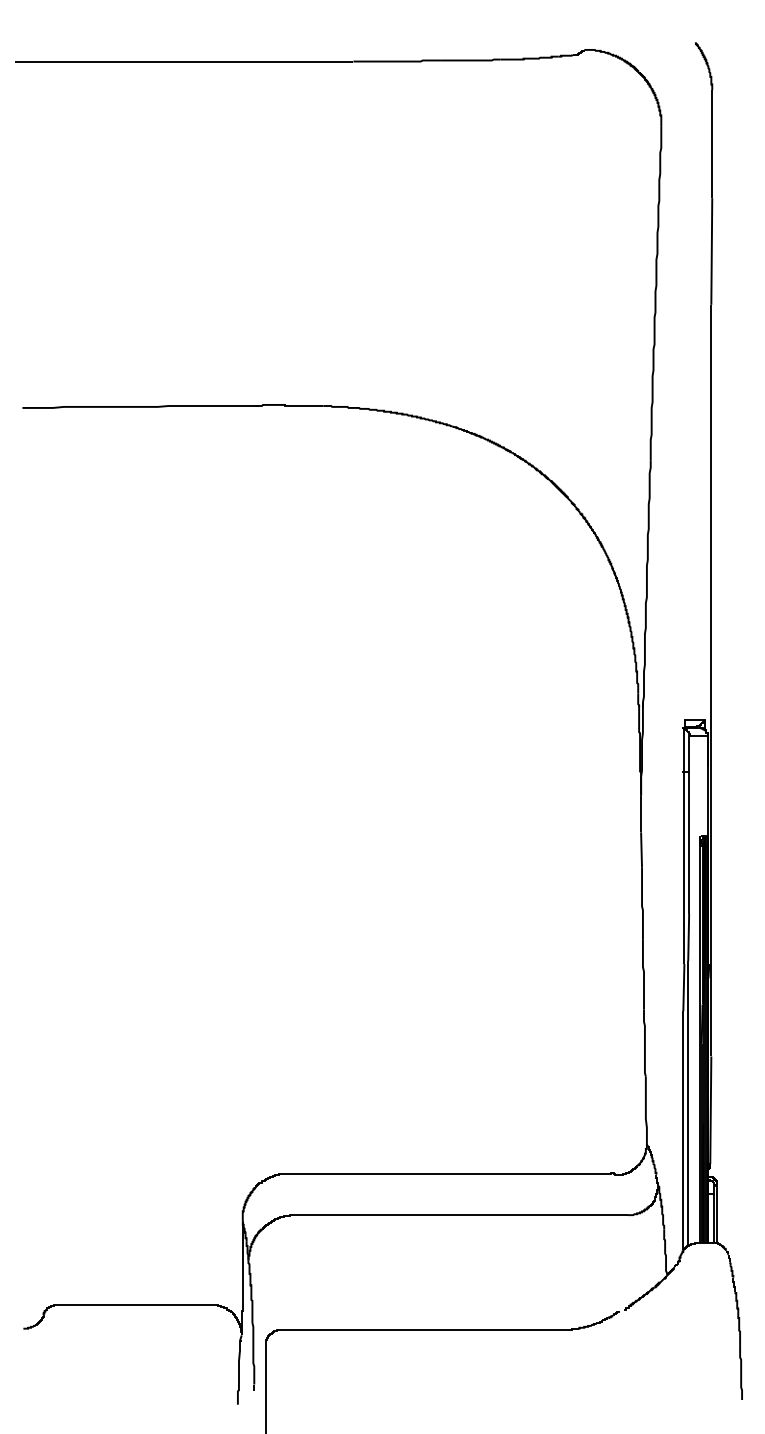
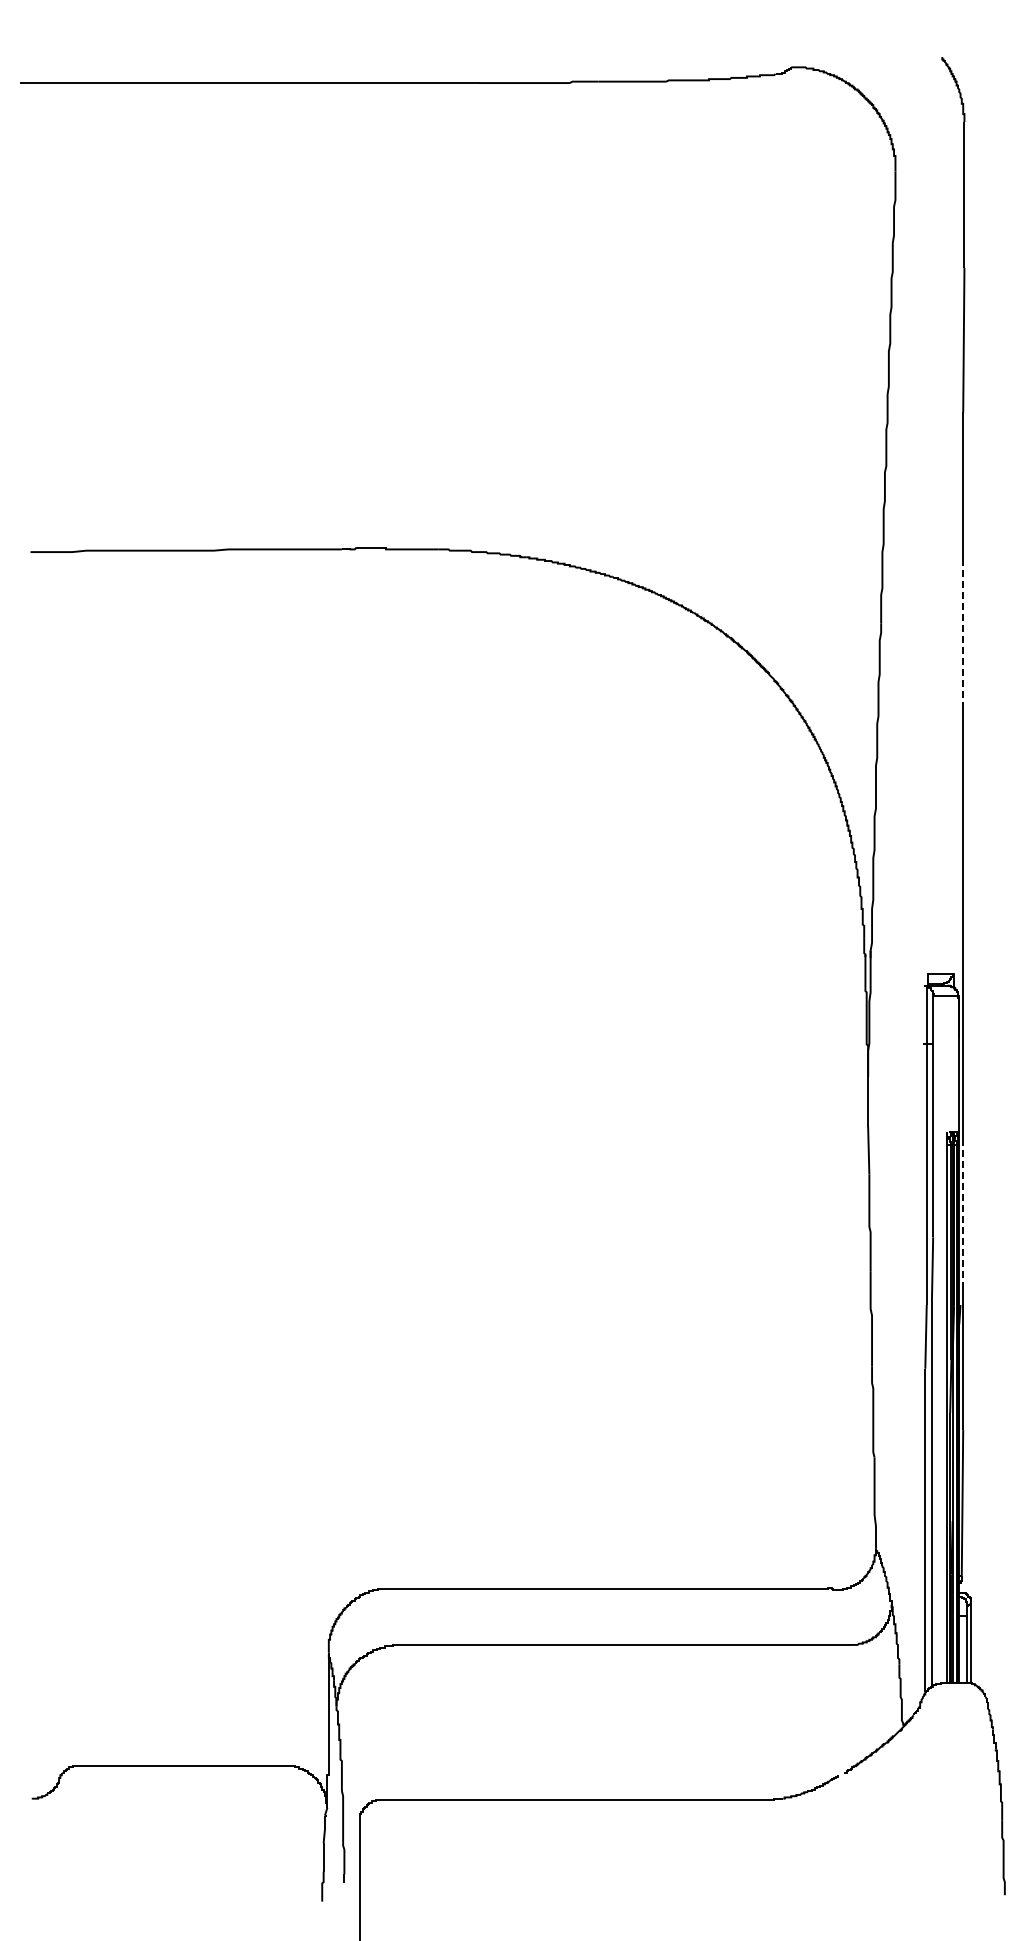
line: (711, 466) -> (963, 631), solid -> dashed
line: (711, 895) -> (963, 1212), solid -> dashed

